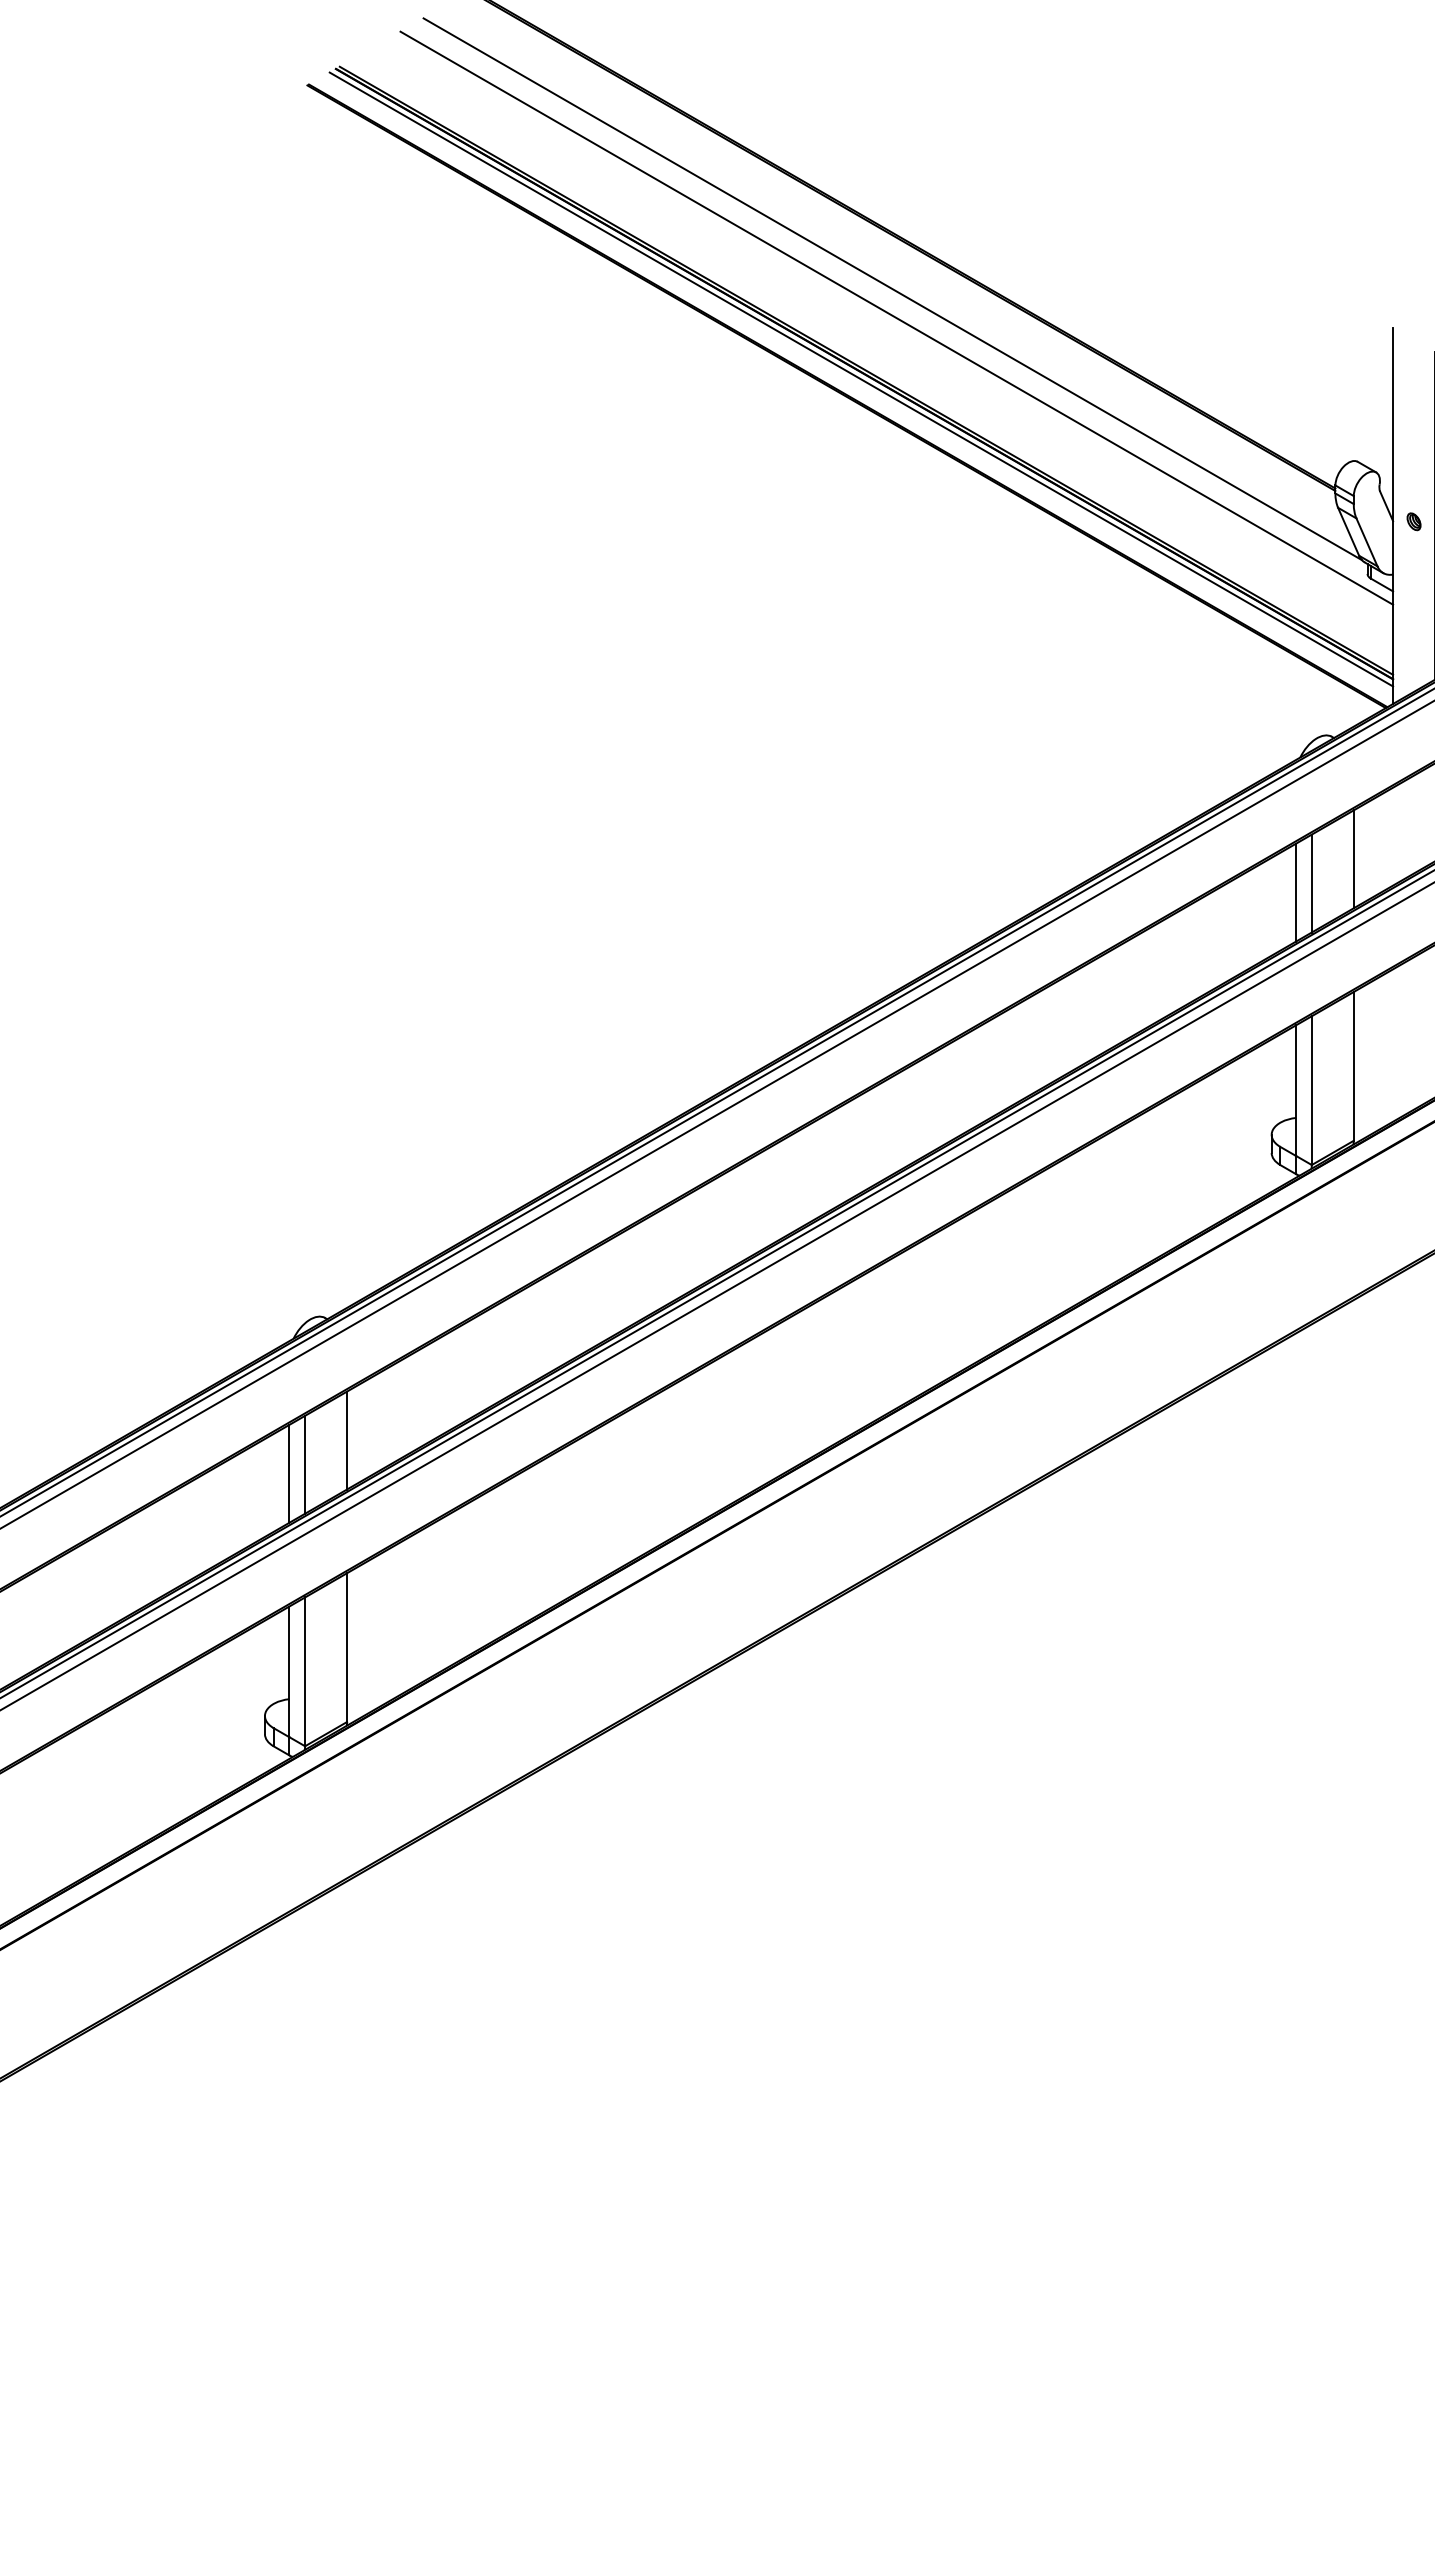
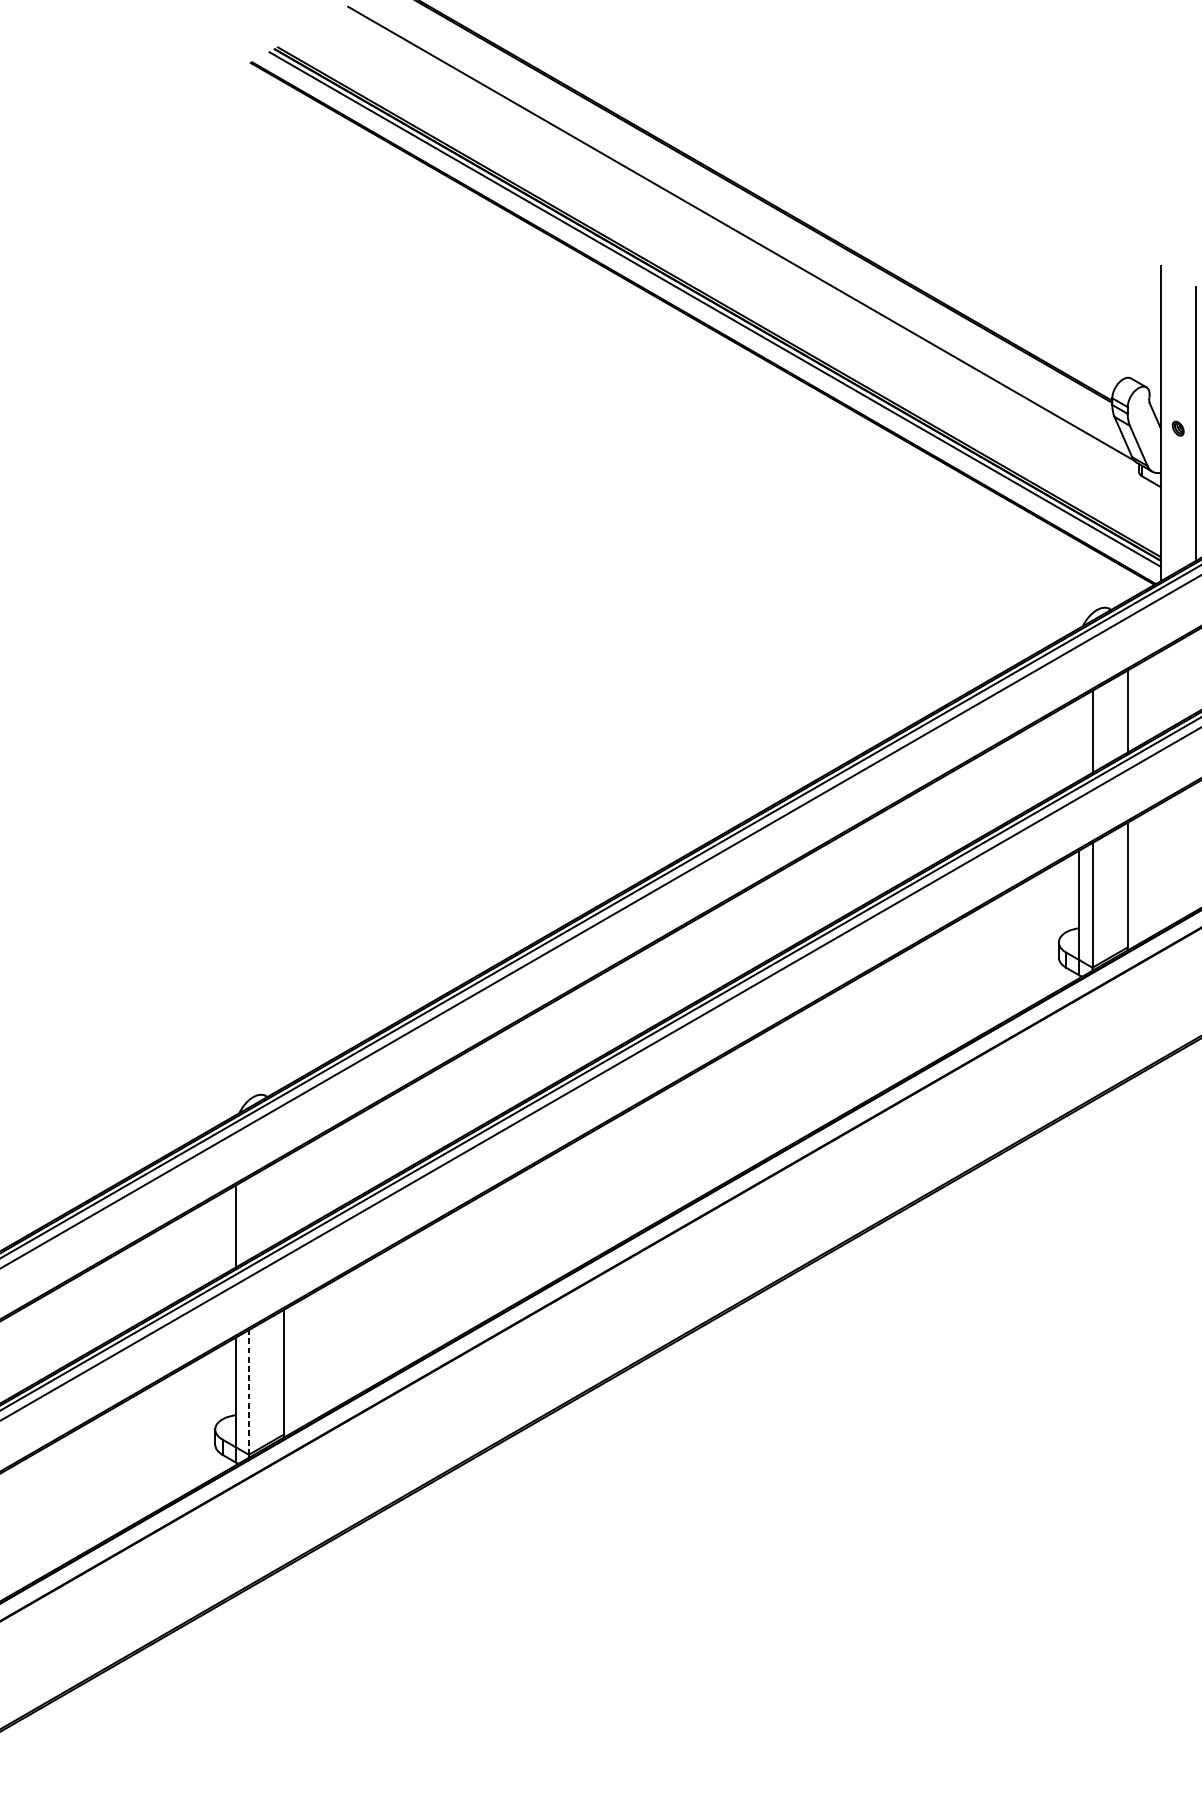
line: (896, 317) -> (744, 257), removed
line: (1296, 892) -> (1079, 739), removed
line: (347, 1440) -> (284, 1198), removed
line: (305, 1464) -> (249, 1218), removed
line: (305, 1671) -> (249, 1392), solid -> dashed

